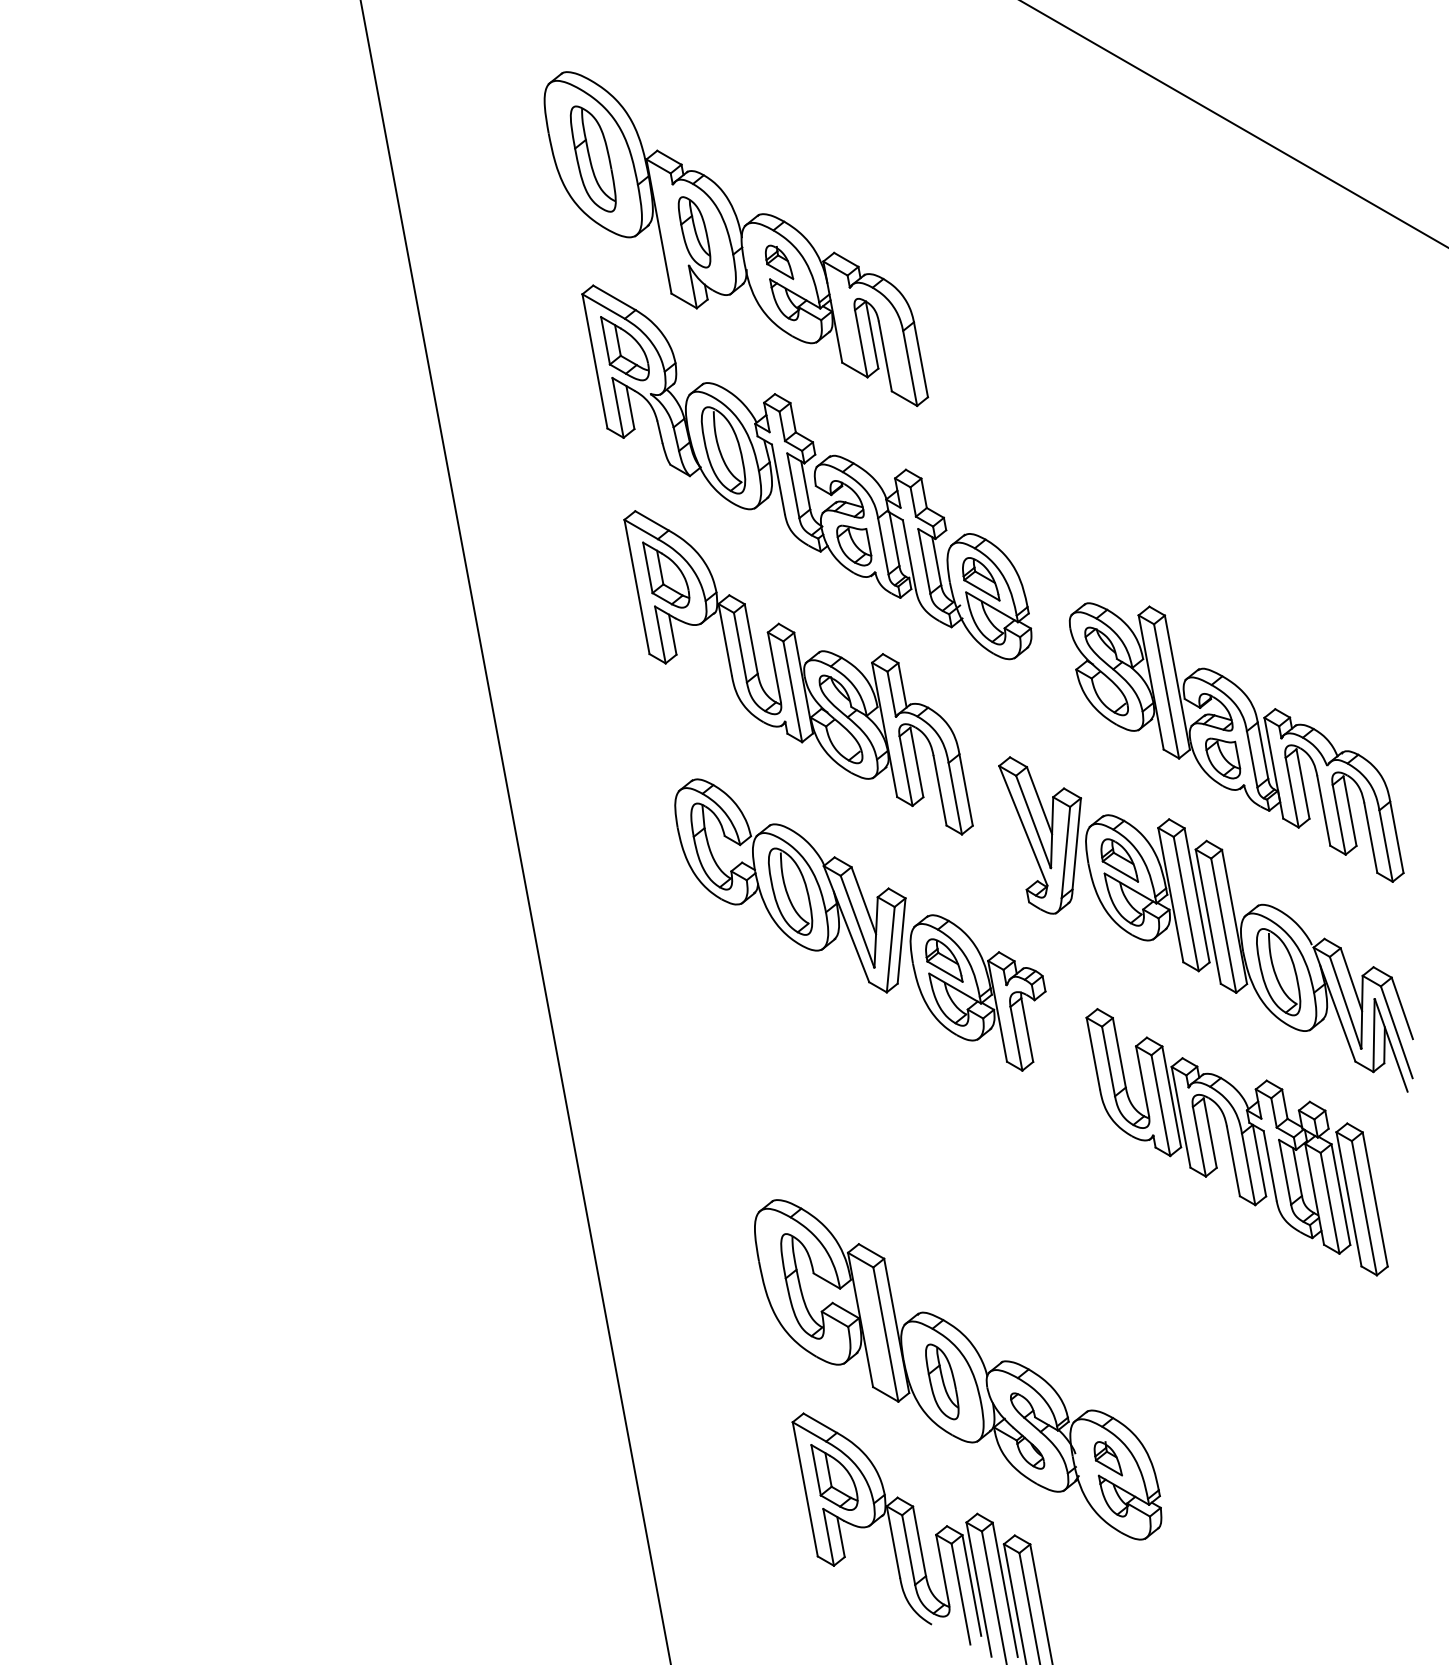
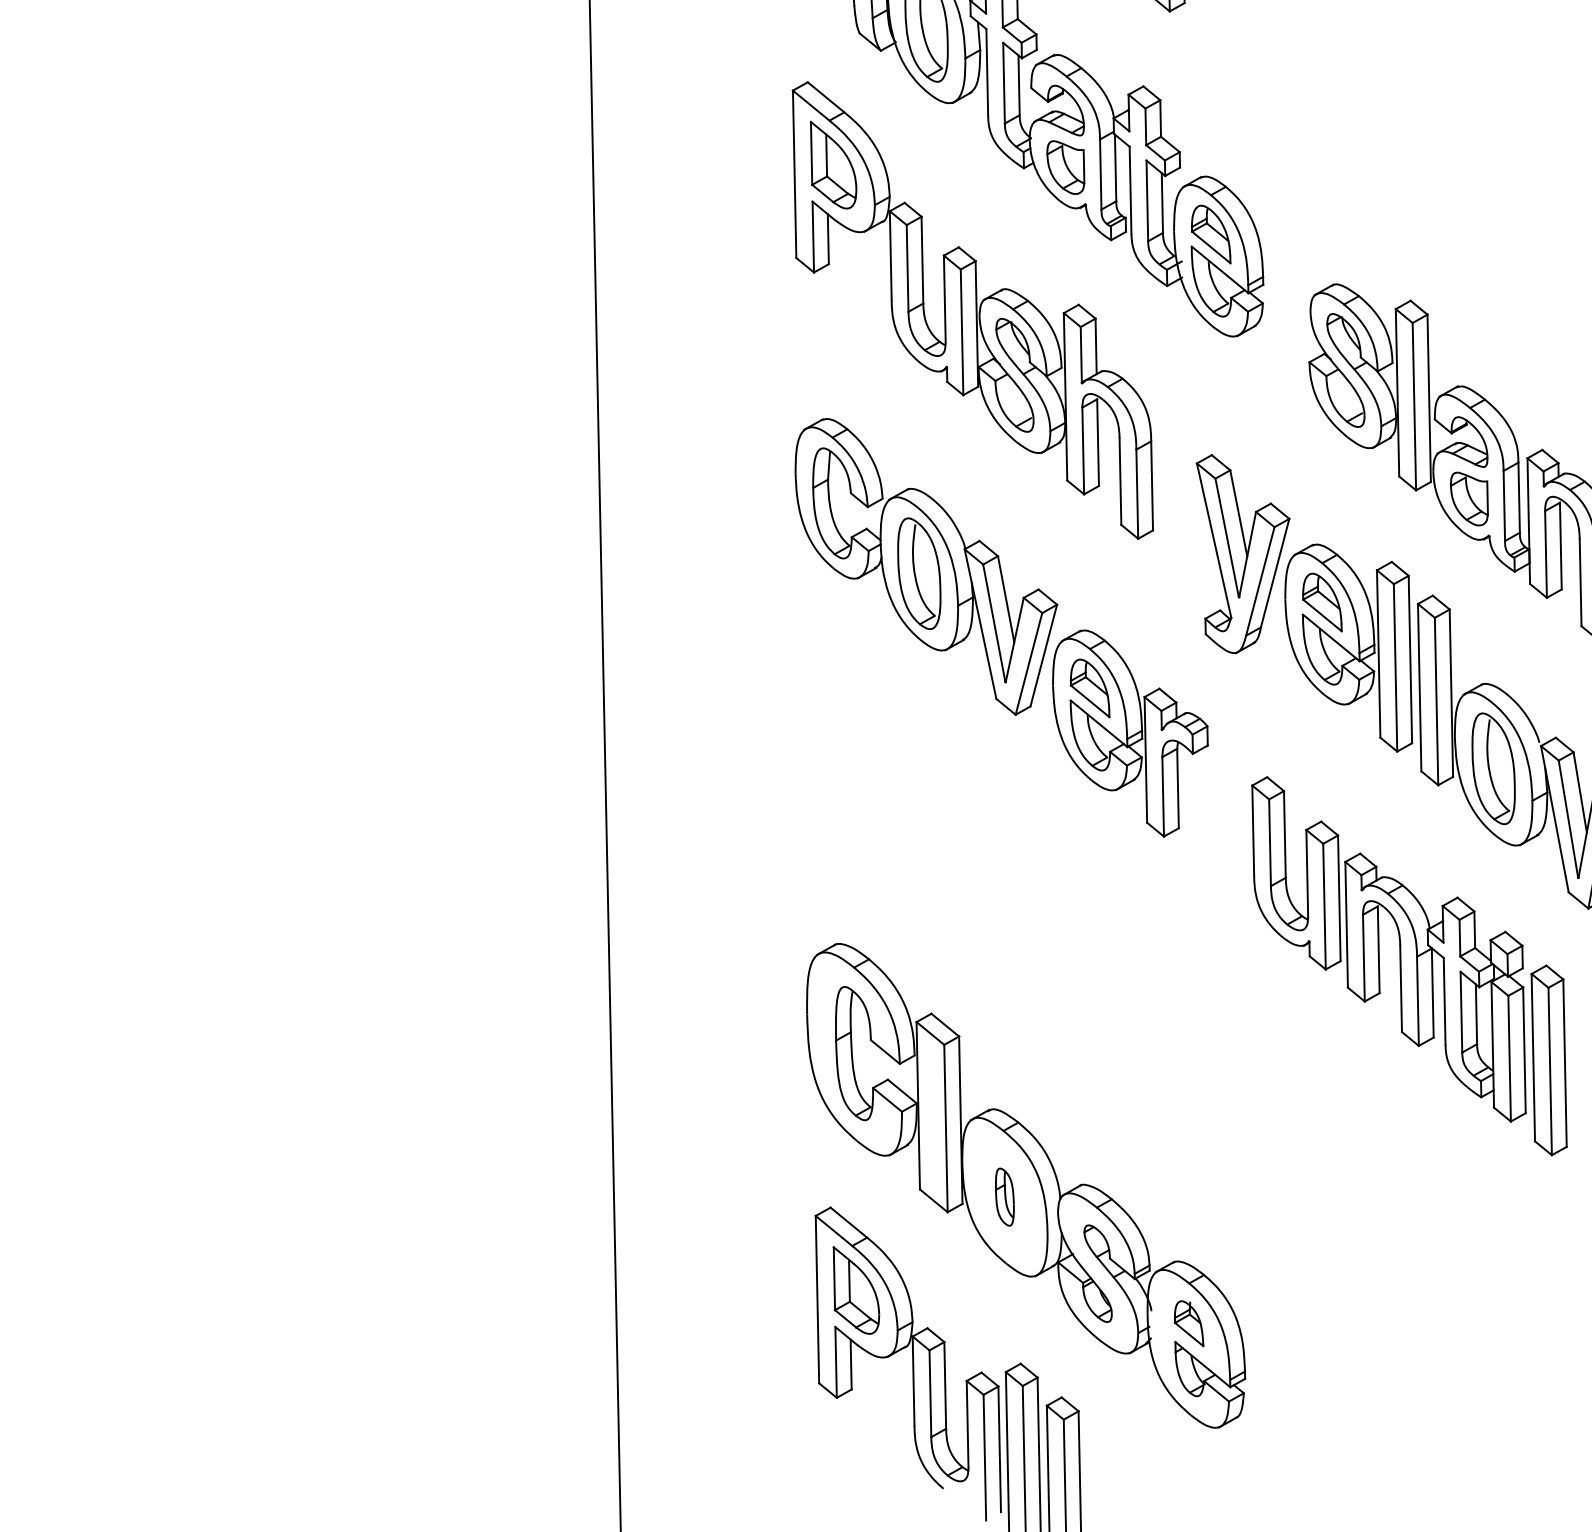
part: (942, 1381) -> (1005, 1196), size x0.6

